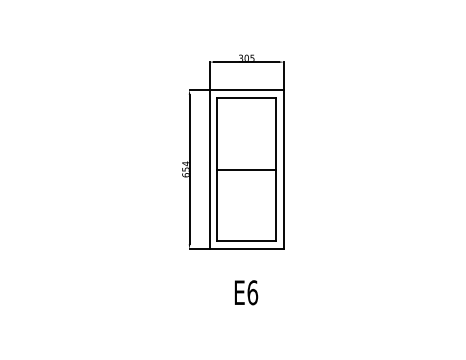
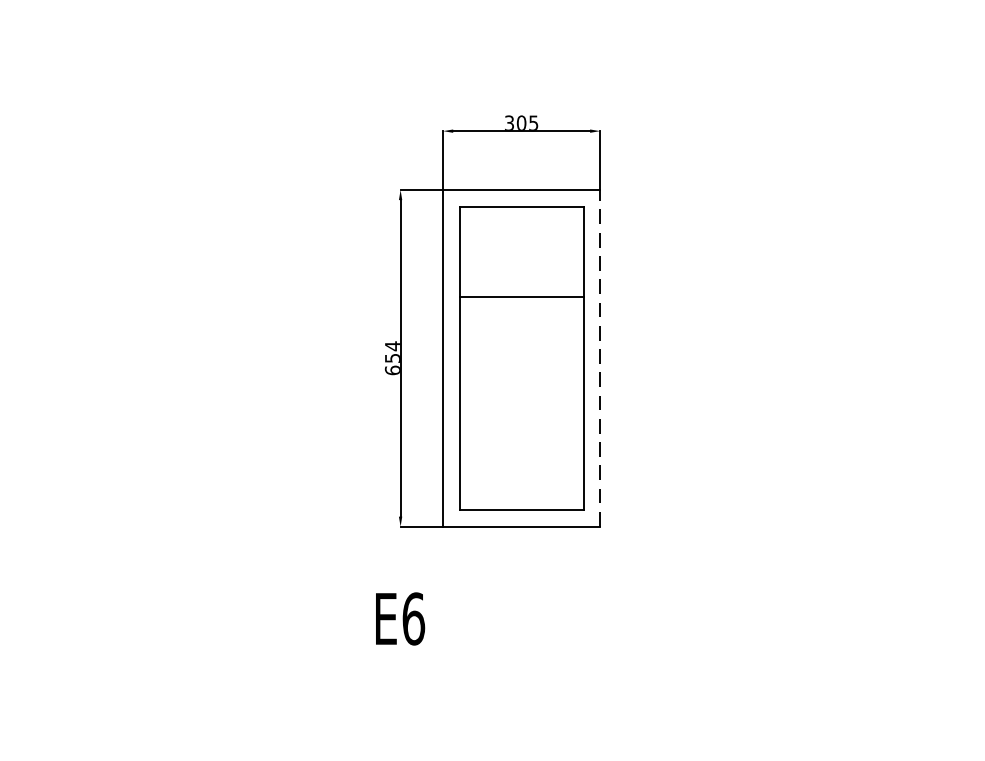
line: (246, 169) -> (521, 296), moved
line: (283, 169) -> (599, 358), solid -> dashed
text: (246, 292) -> (400, 618), moved

